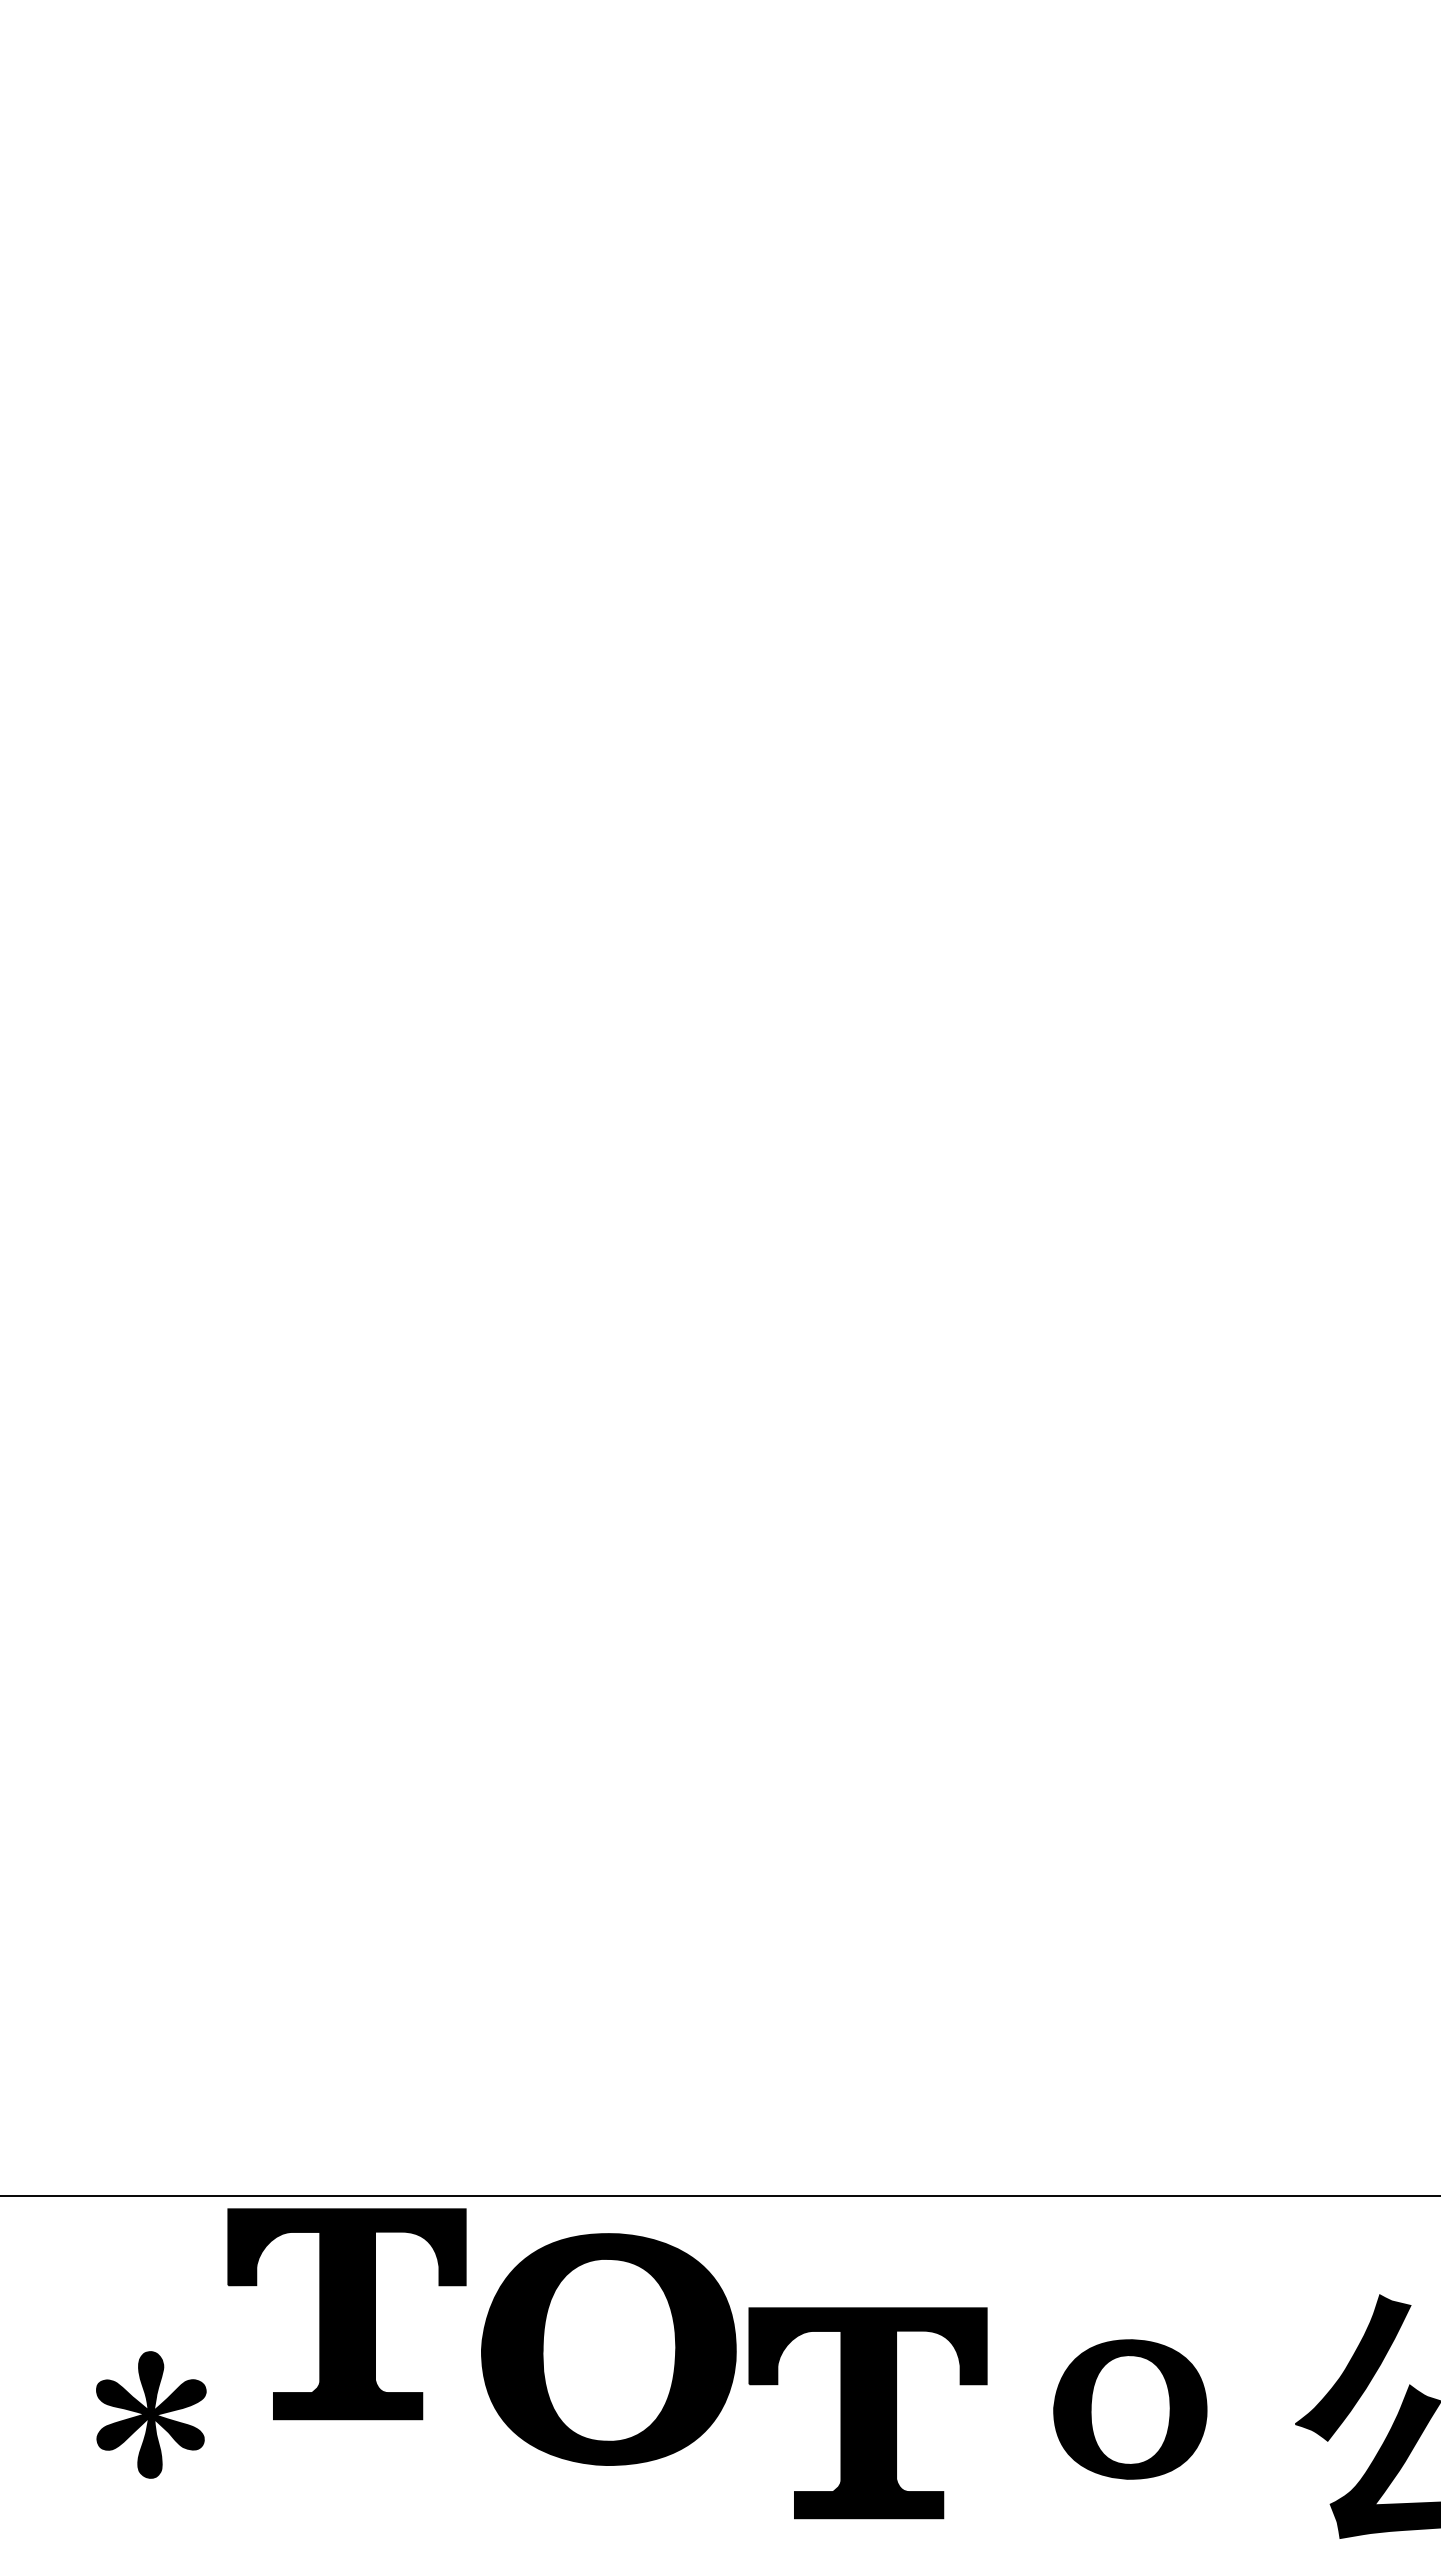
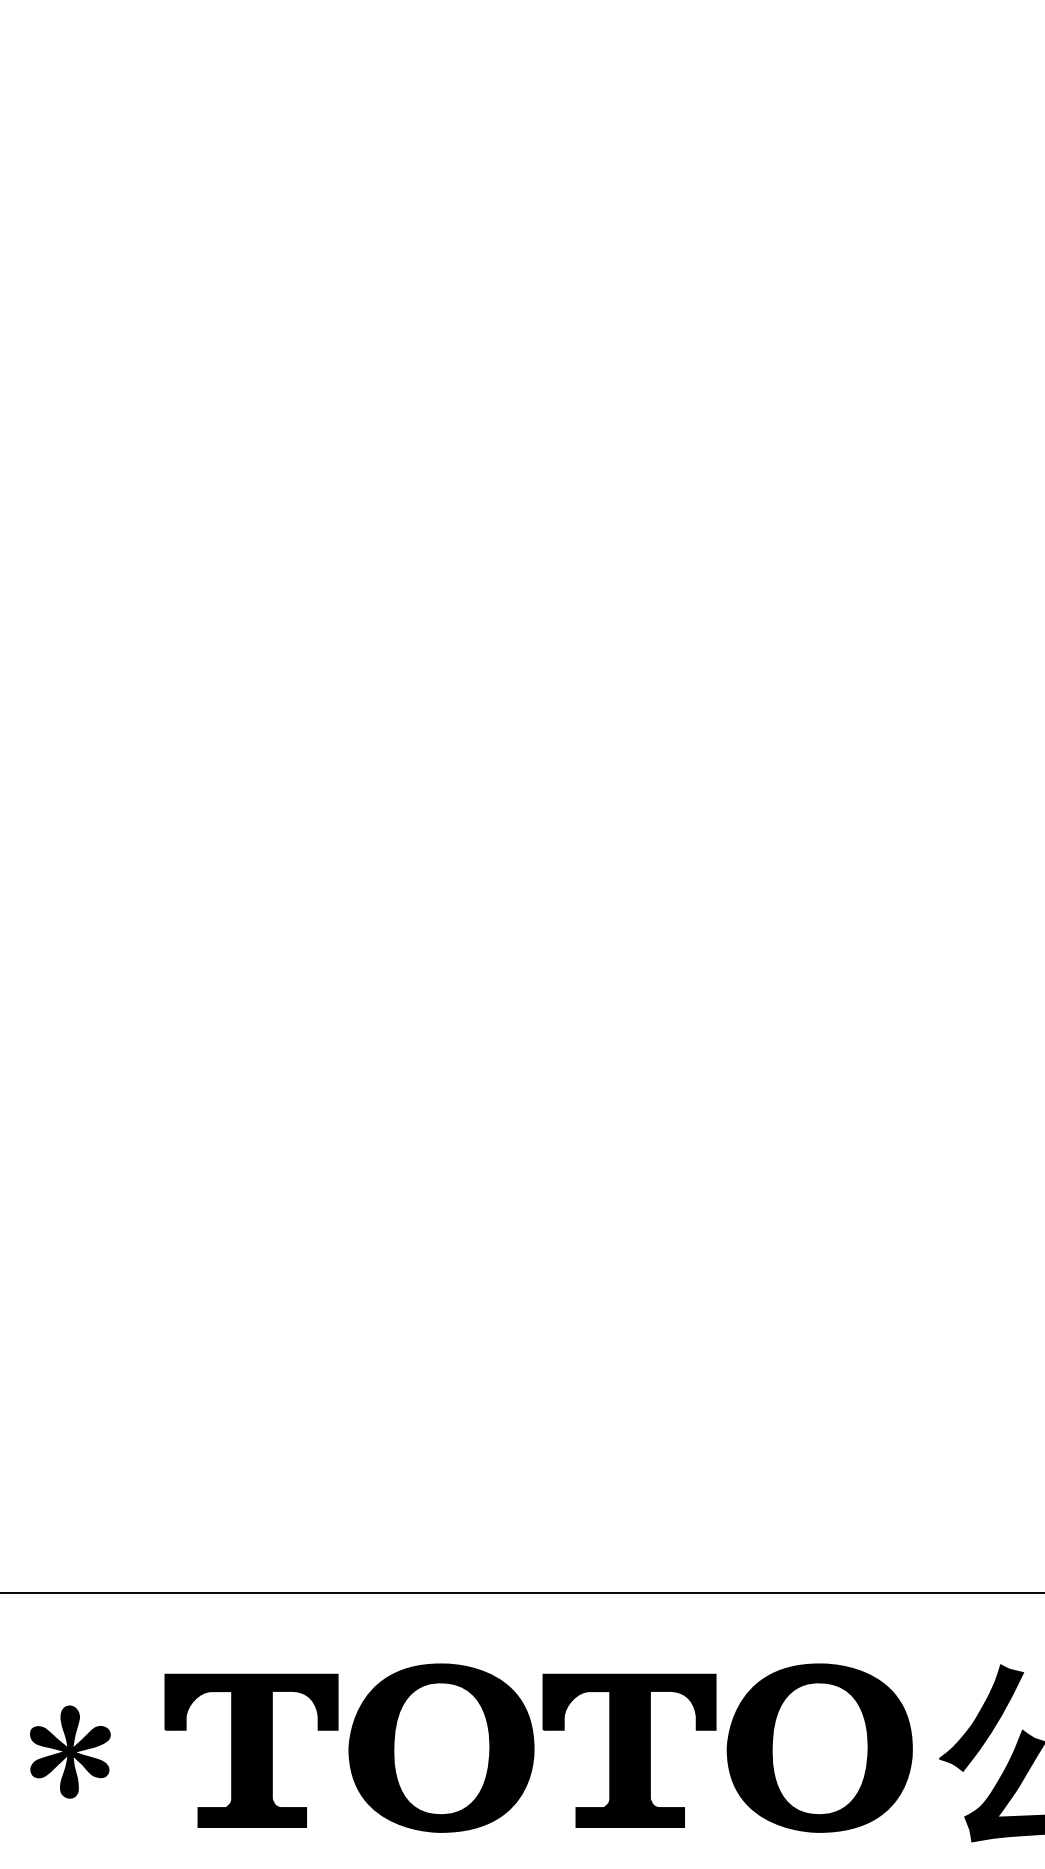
part: (346, 2314) -> (251, 1751), moved
part: (608, 2349) -> (441, 1748), moved
part: (1130, 2409) -> (819, 1748), size x1.67
part: (151, 2414) -> (70, 1751), moved

